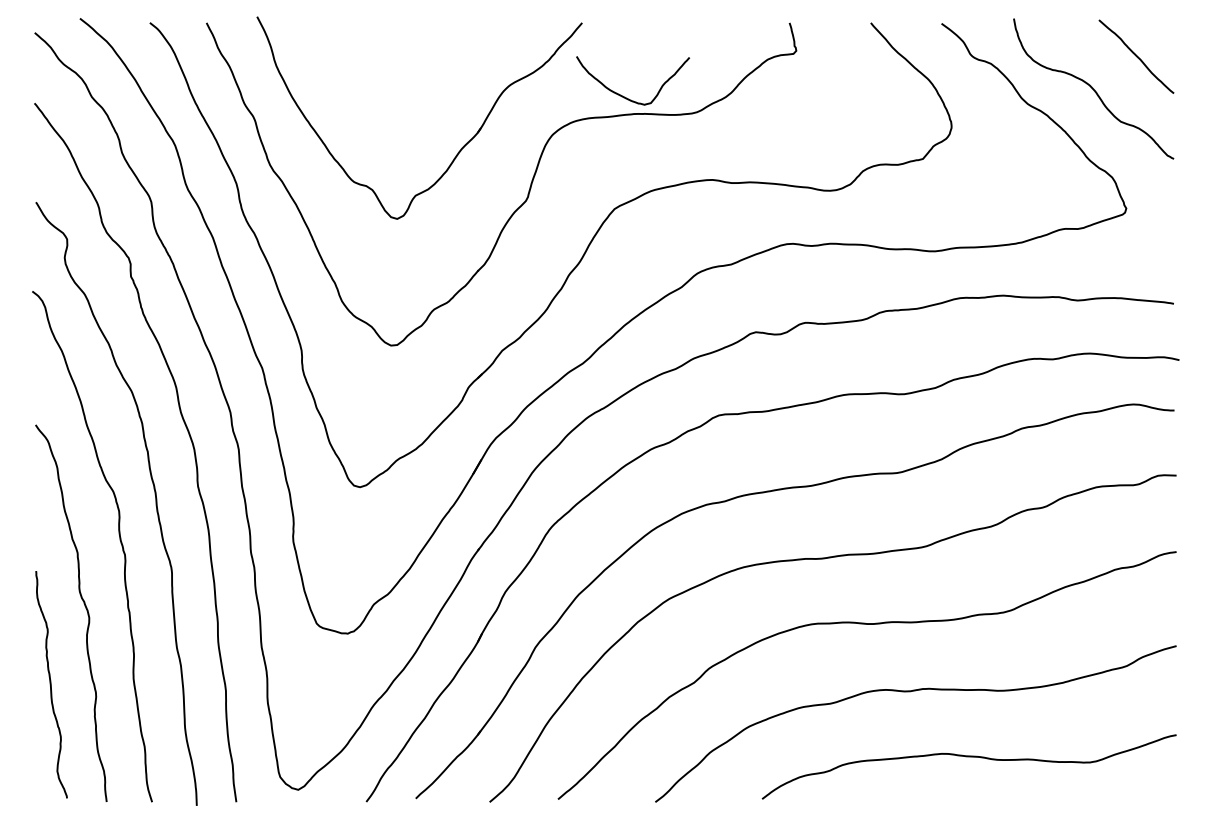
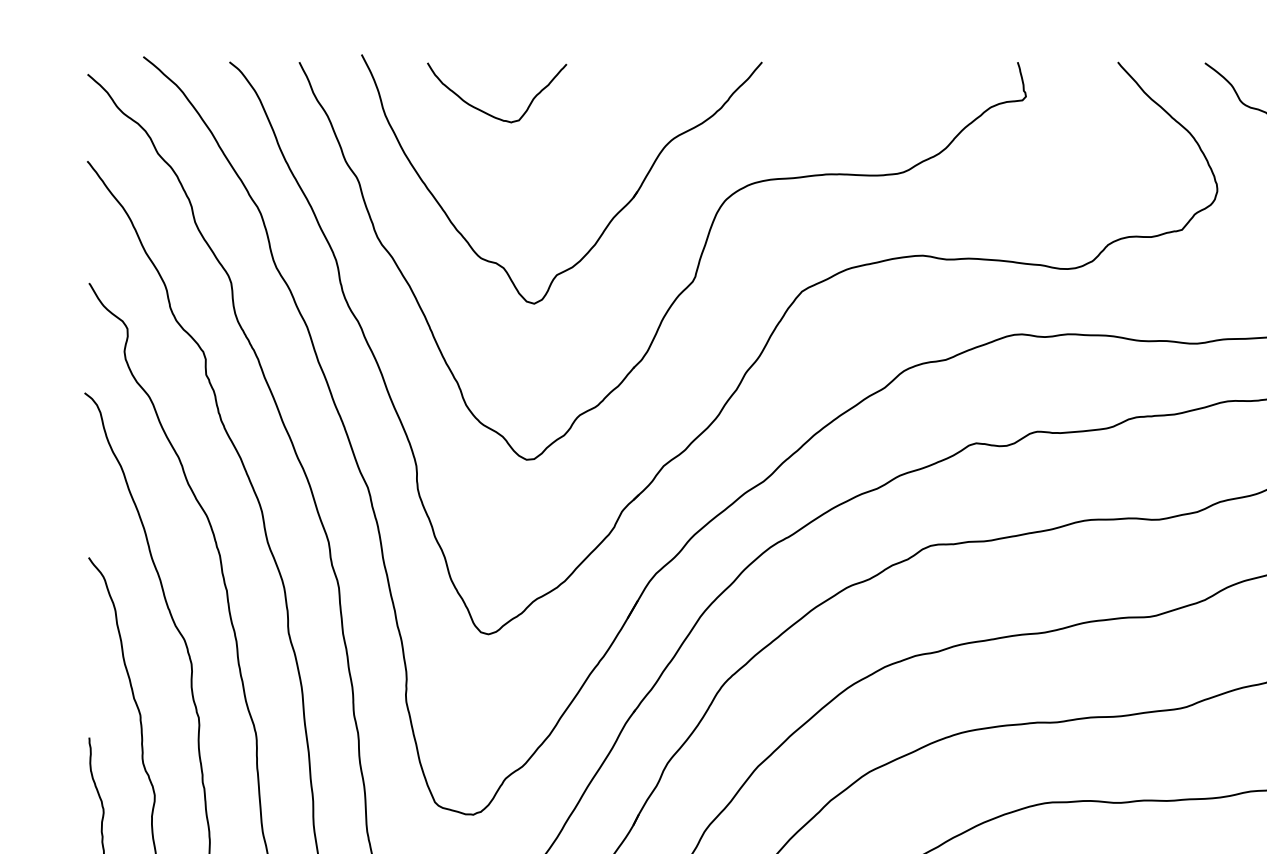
curve: (624, 96) -> (486, 112), moved

